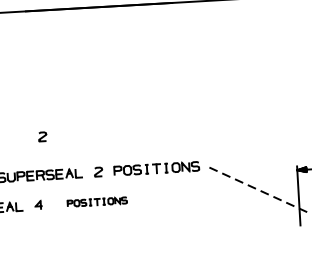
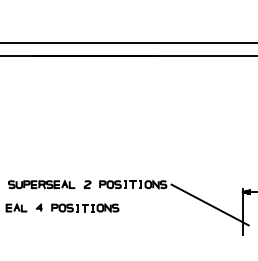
curve: (42, 136) -> (45, 154), removed
line: (256, 189) -> (210, 205), dashed -> solid
part: (97, 201) -> (85, 207), size x1.43

